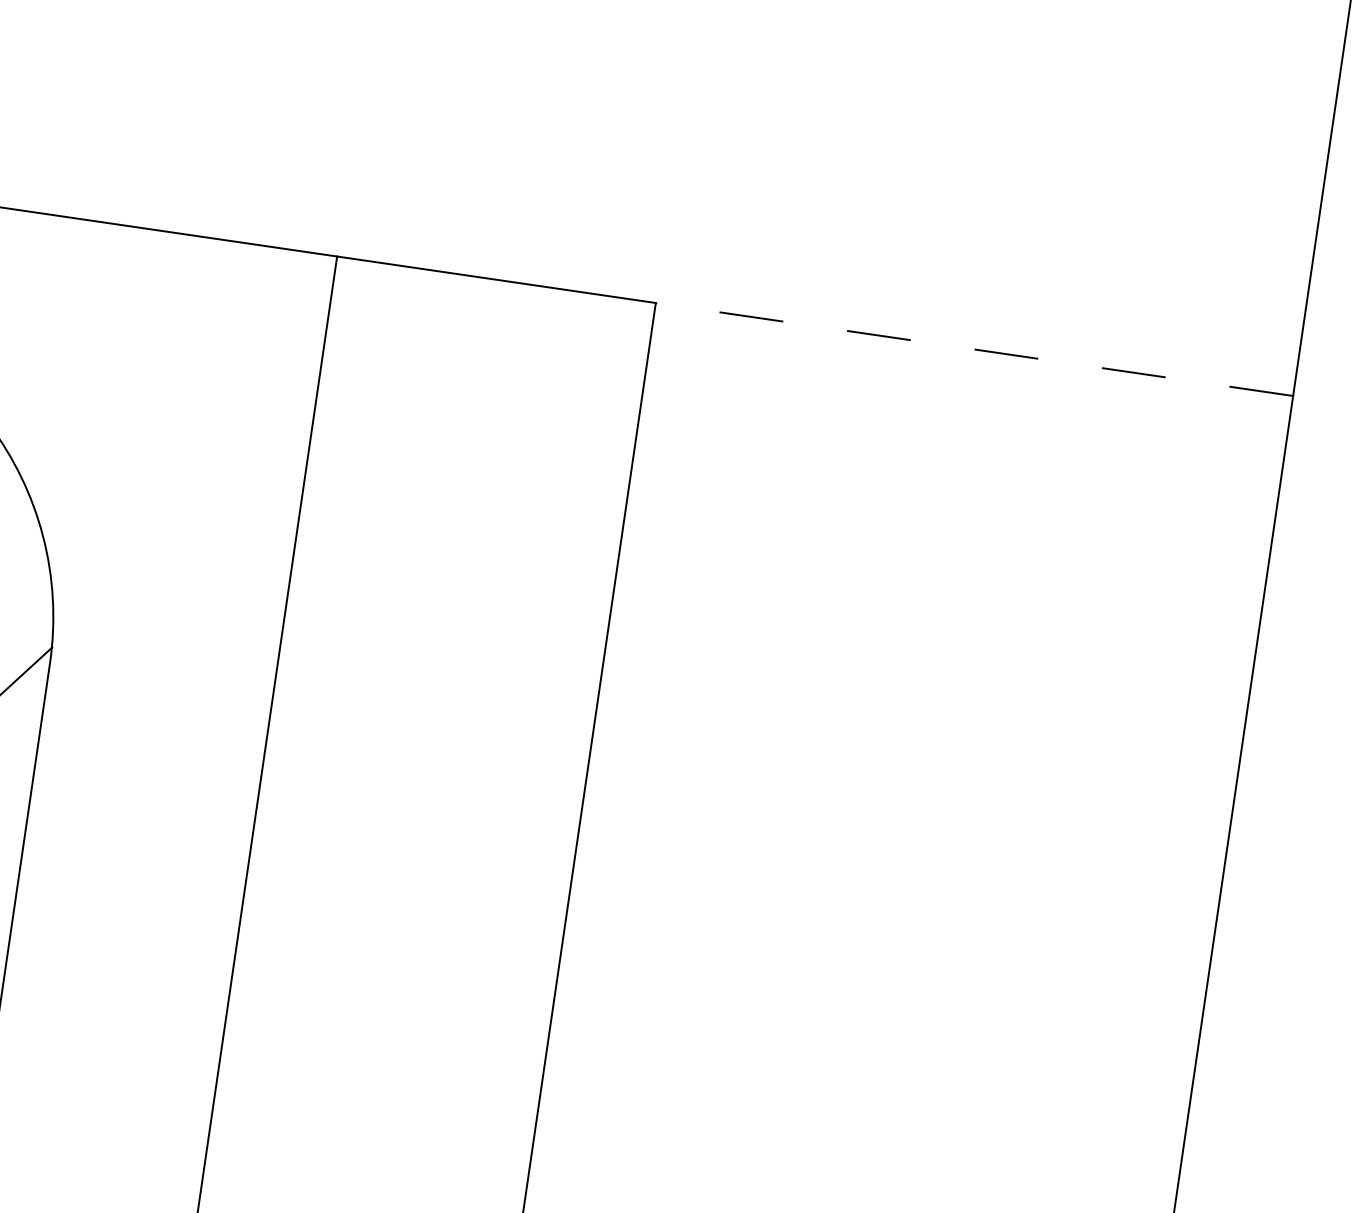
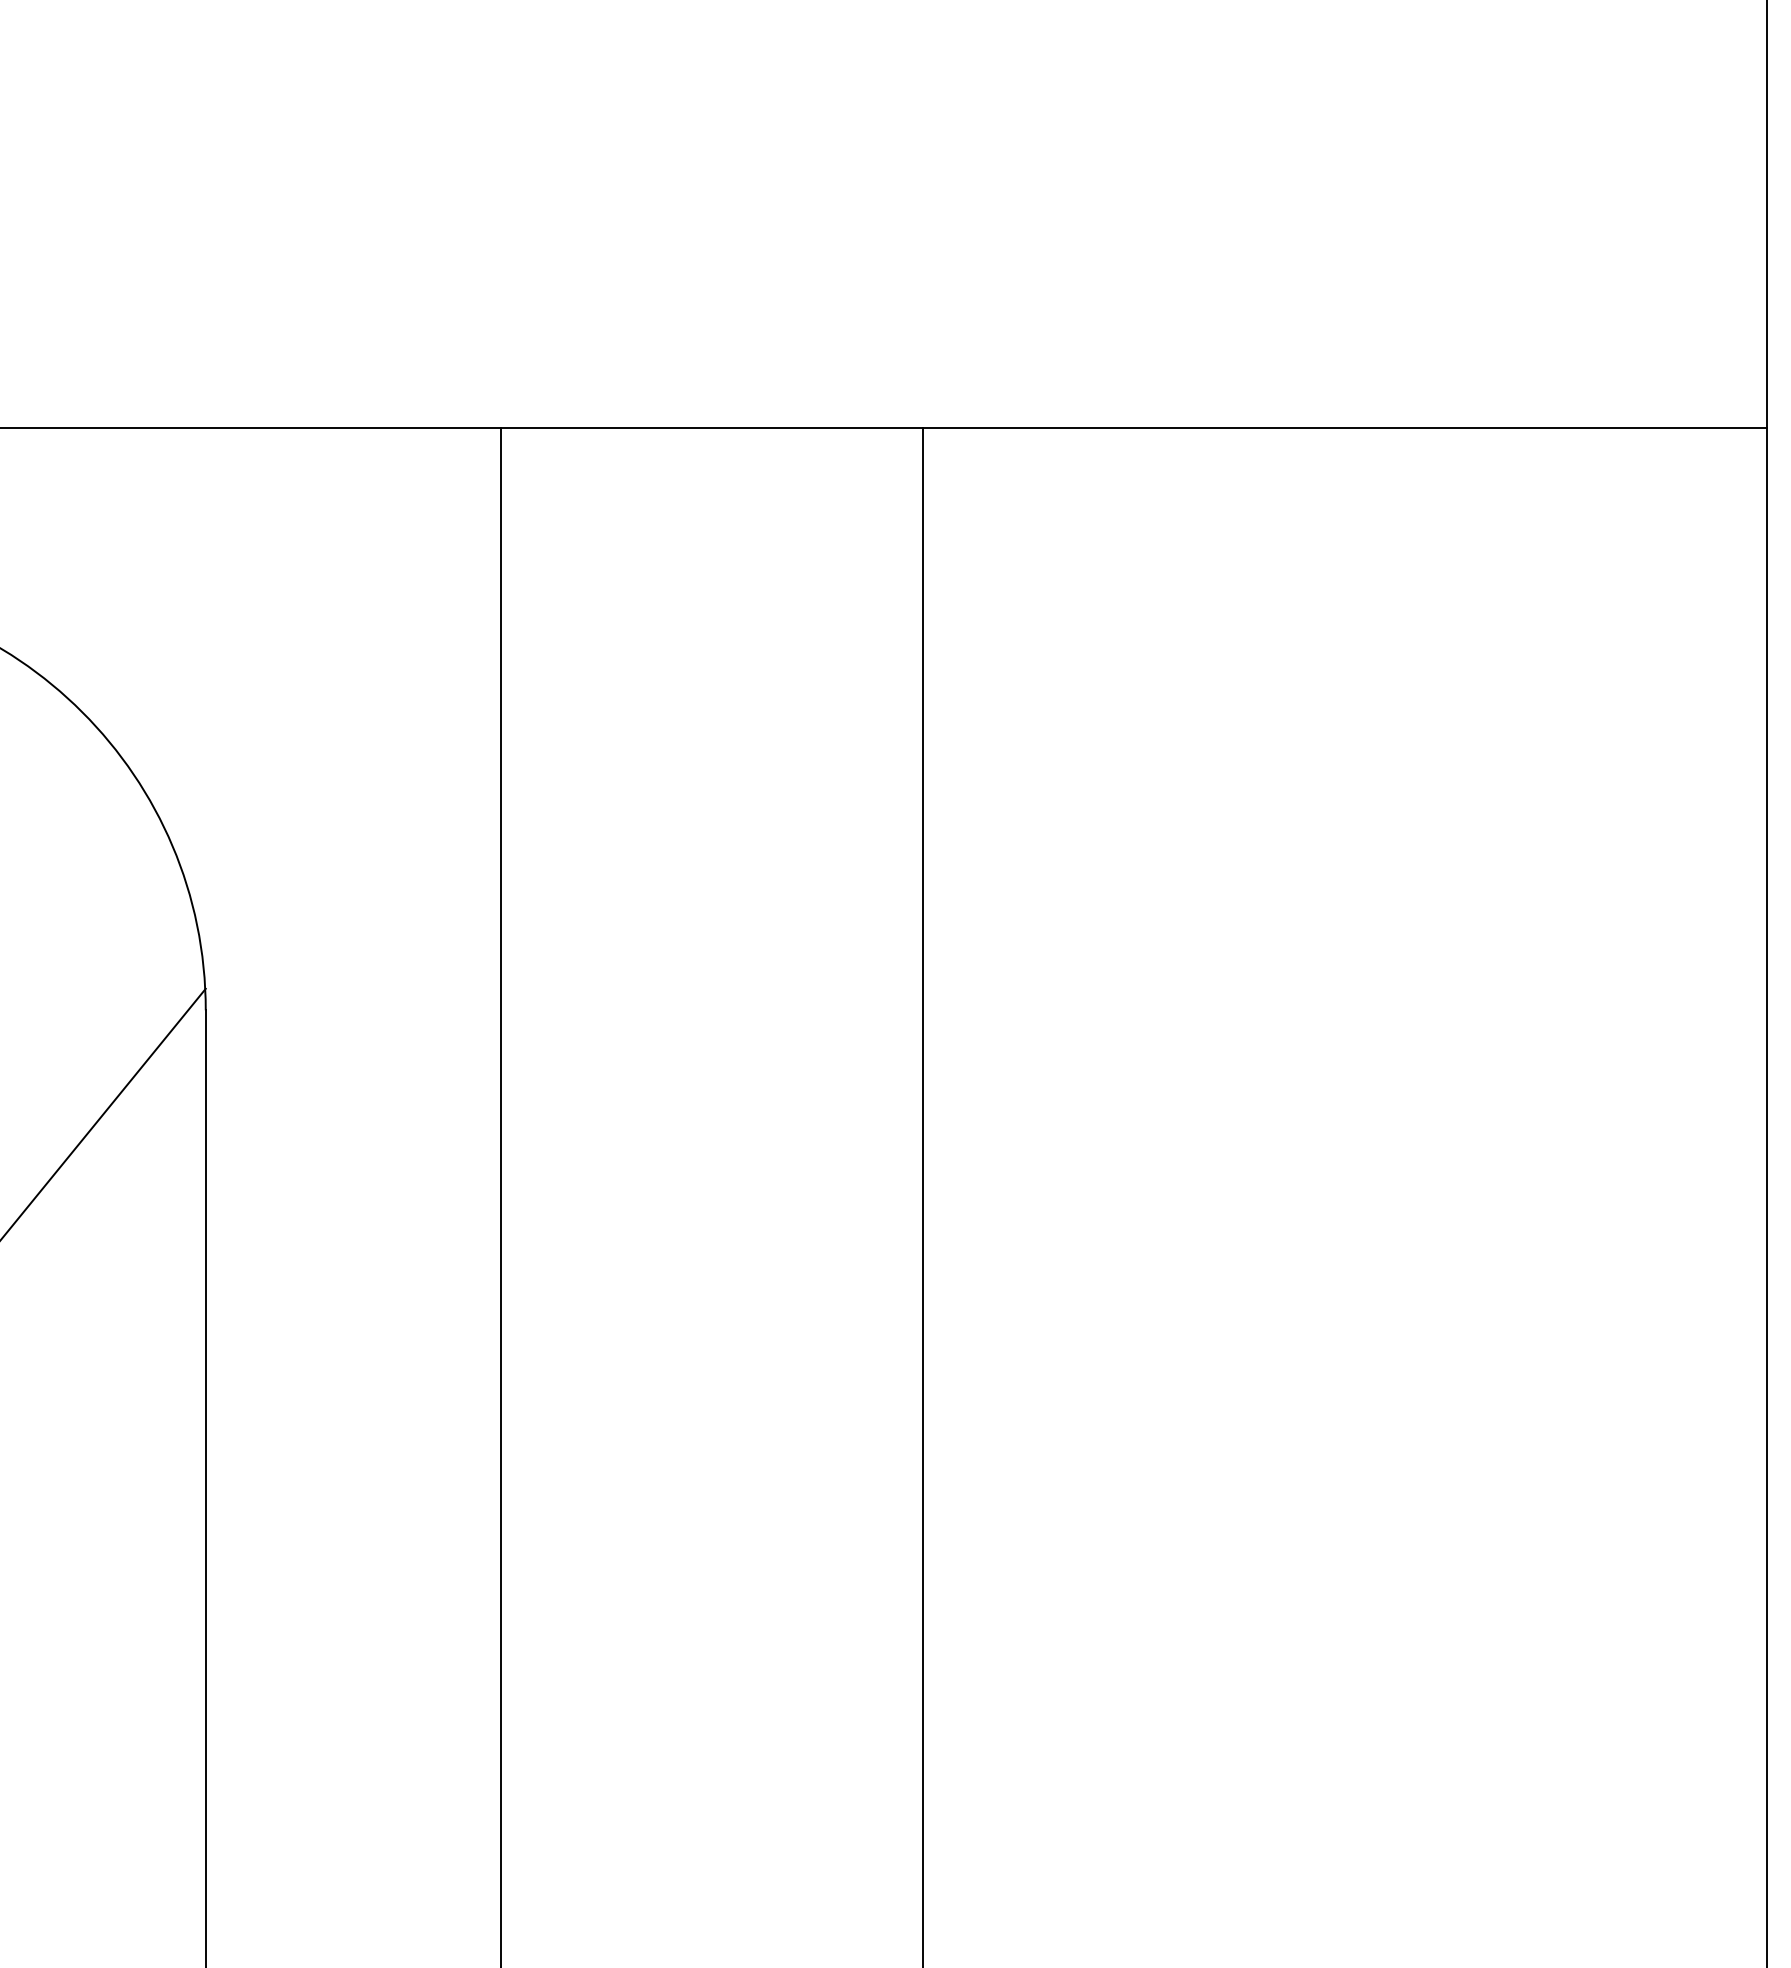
line: (974, 349) -> (1344, 428), dashed -> solid

